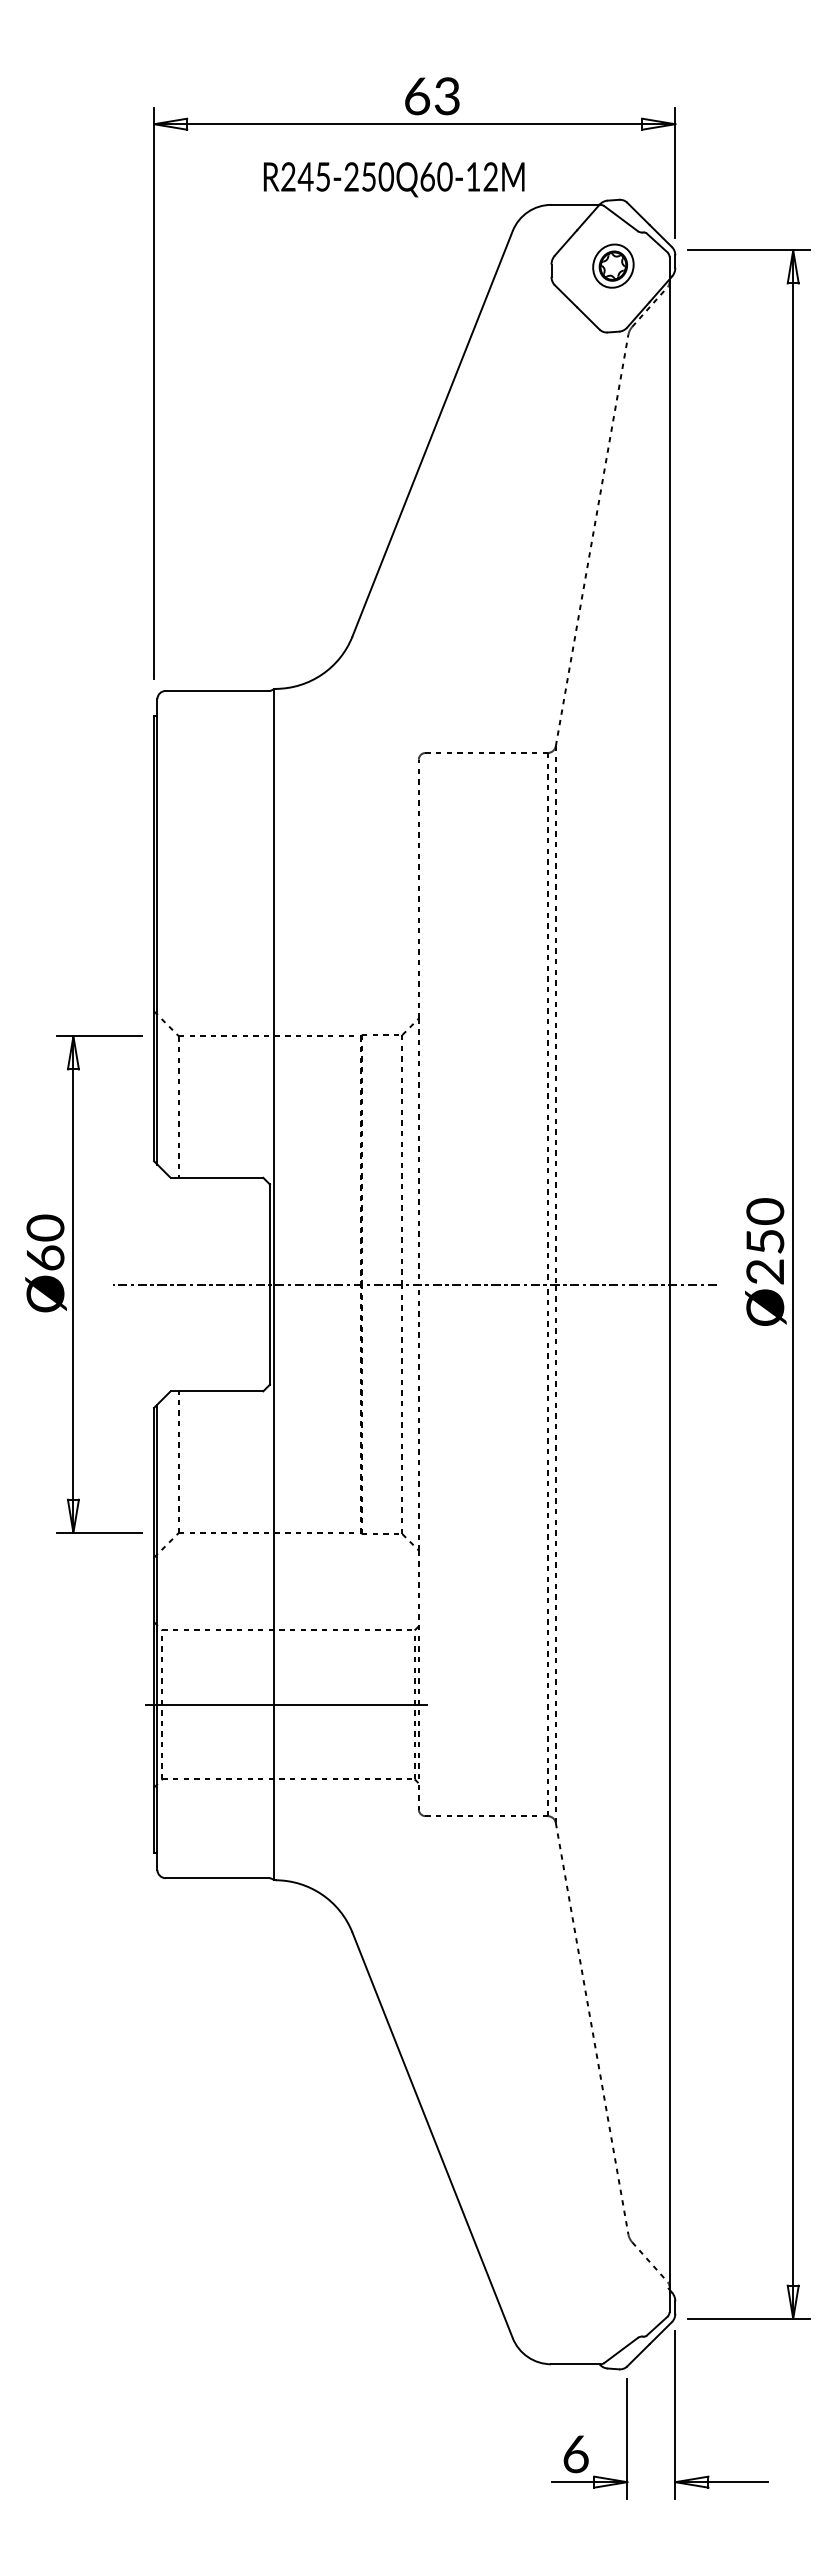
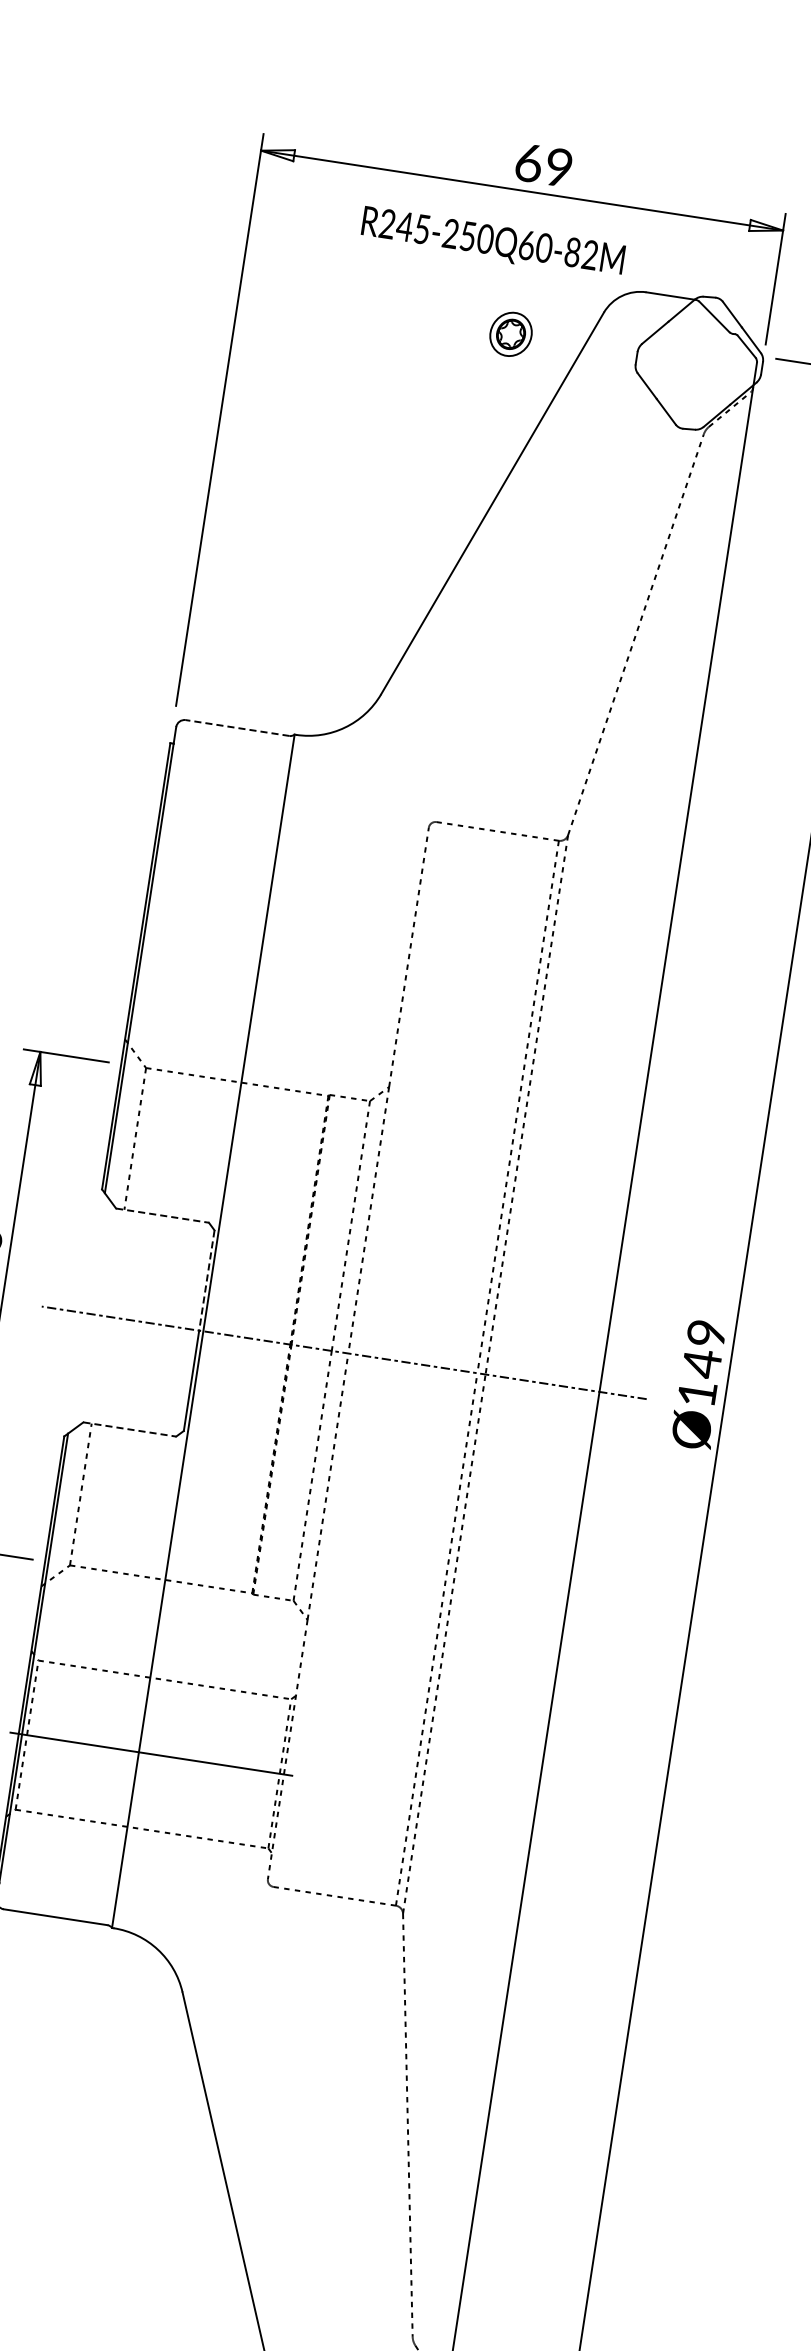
text: (446, 96) -> (558, 167), 63 -> 69
text: (473, 176) -> (572, 251), R245-250Q60-12M -> R245-250Q60-82M
part: (613, 265) -> (511, 333), moved
line: (217, 690) -> (237, 727), solid -> dashed
line: (217, 1177) -> (163, 1215), solid -> dashed
line: (269, 1235) -> (206, 1281), solid -> dashed
text: (765, 1241) -> (702, 1363), Ø250 -> Ø149
line: (217, 1391) -> (130, 1429), solid -> dashed

